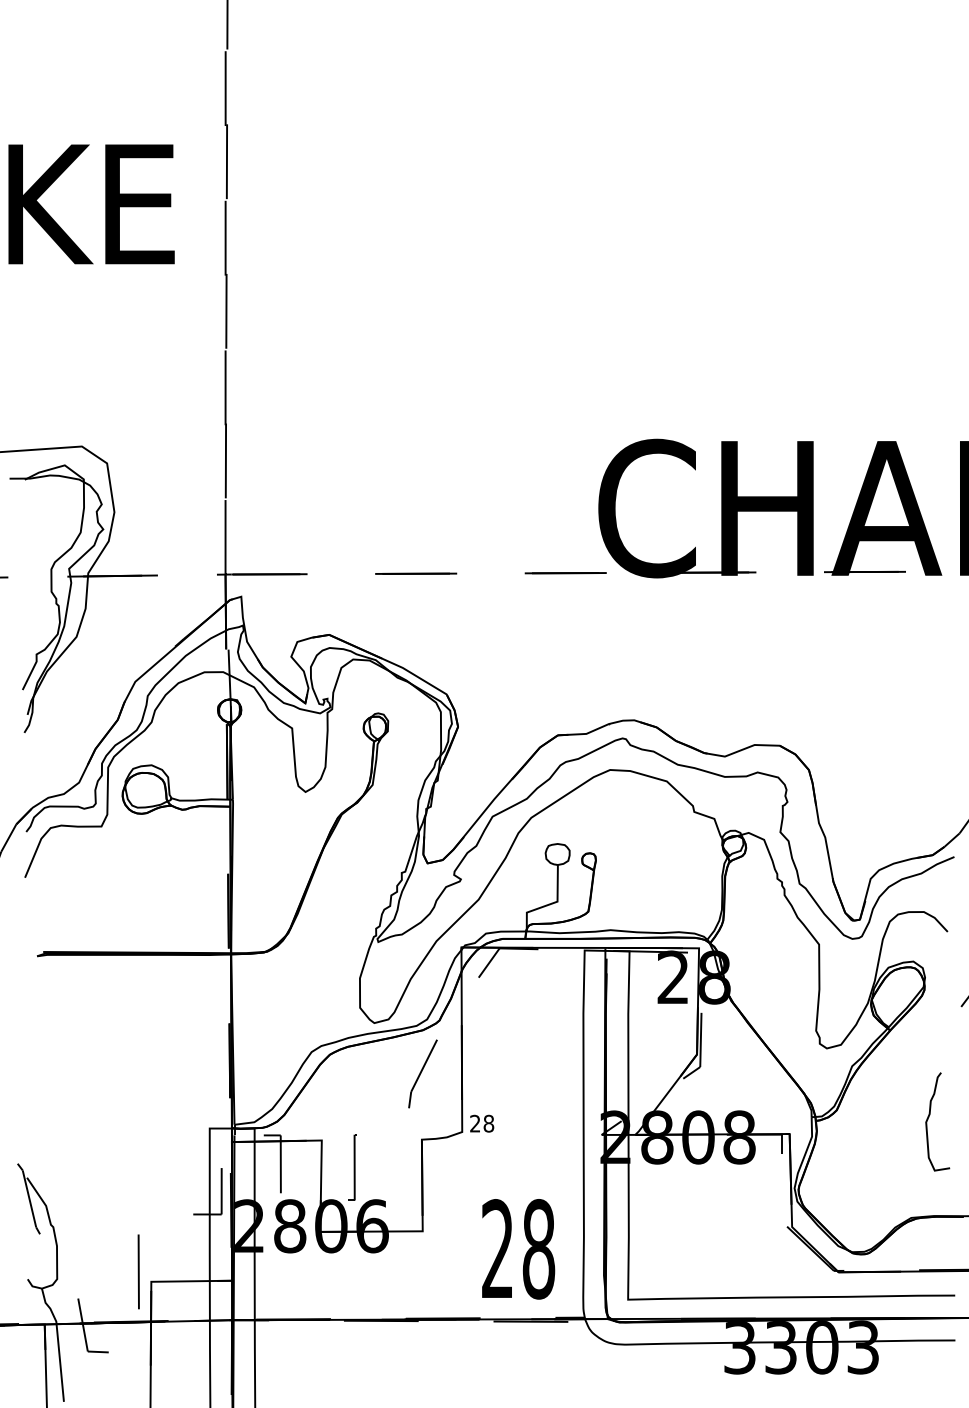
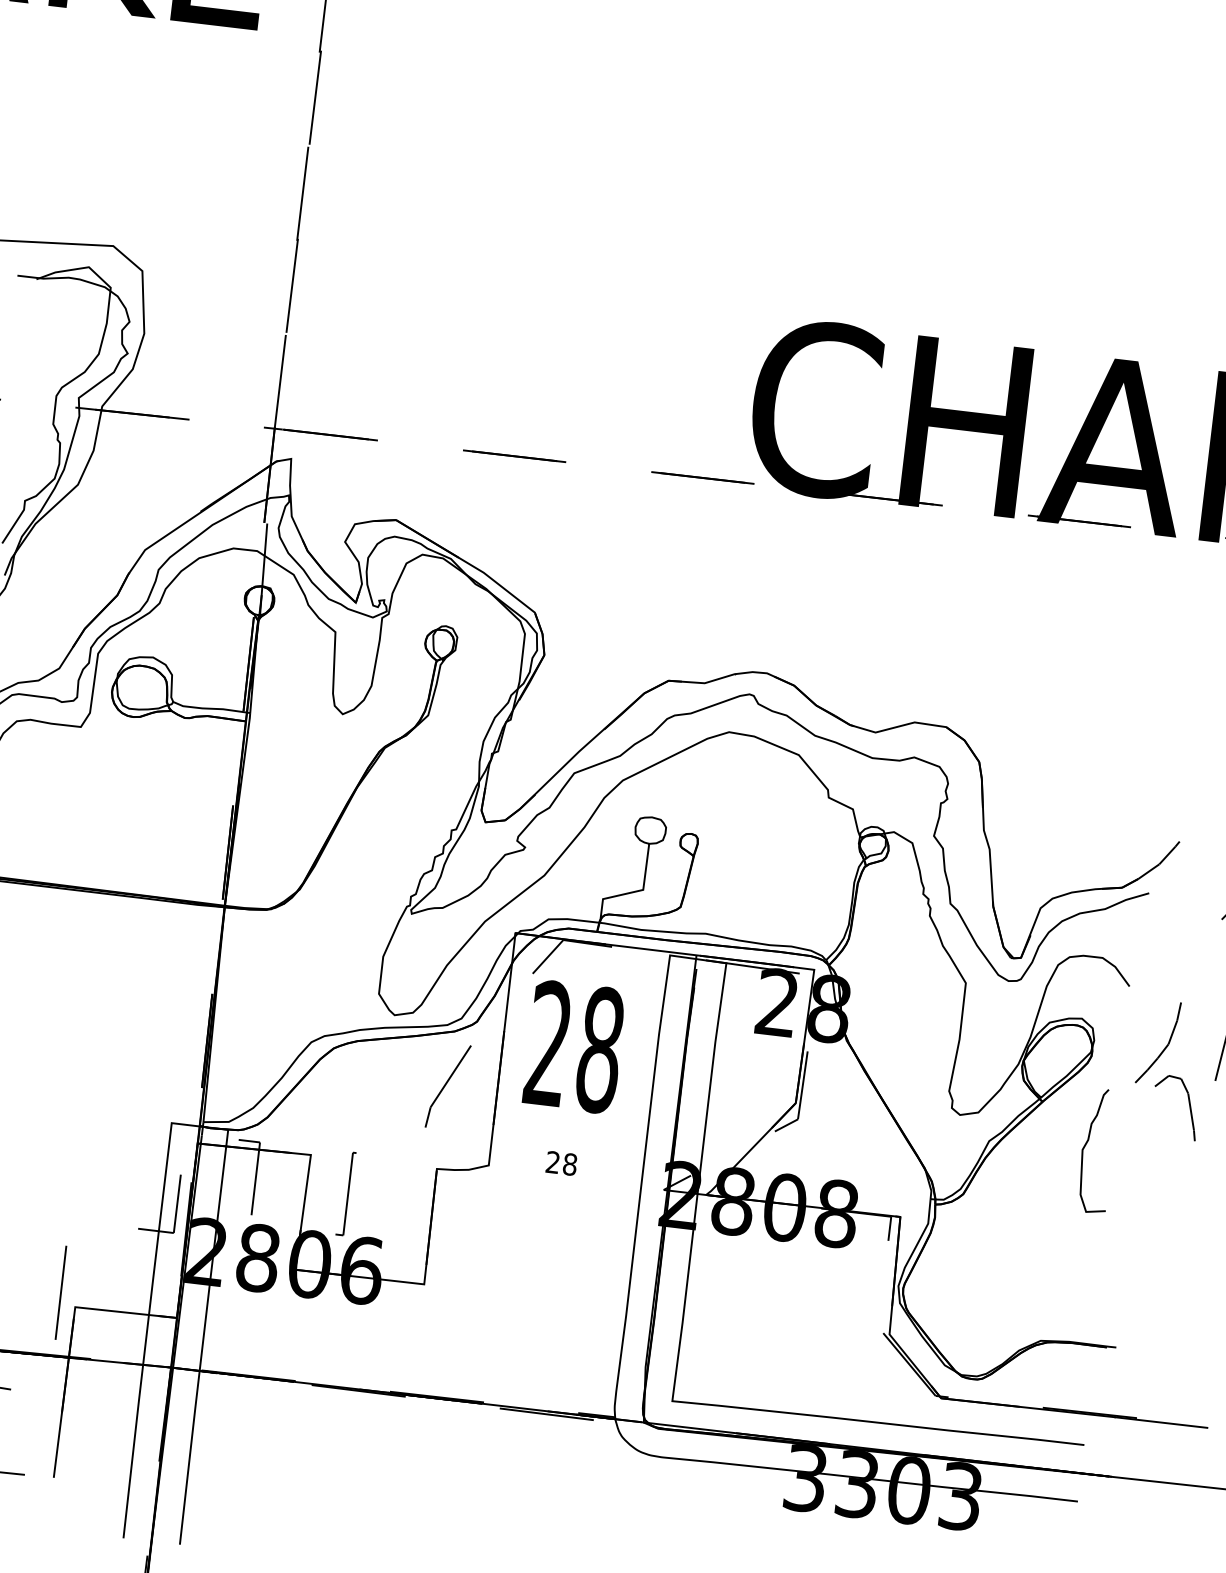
curve: (929, 1117) -> (1087, 1144), moved
text: (482, 1123) -> (562, 1163), moved
text: (518, 1249) -> (574, 1047), moved

